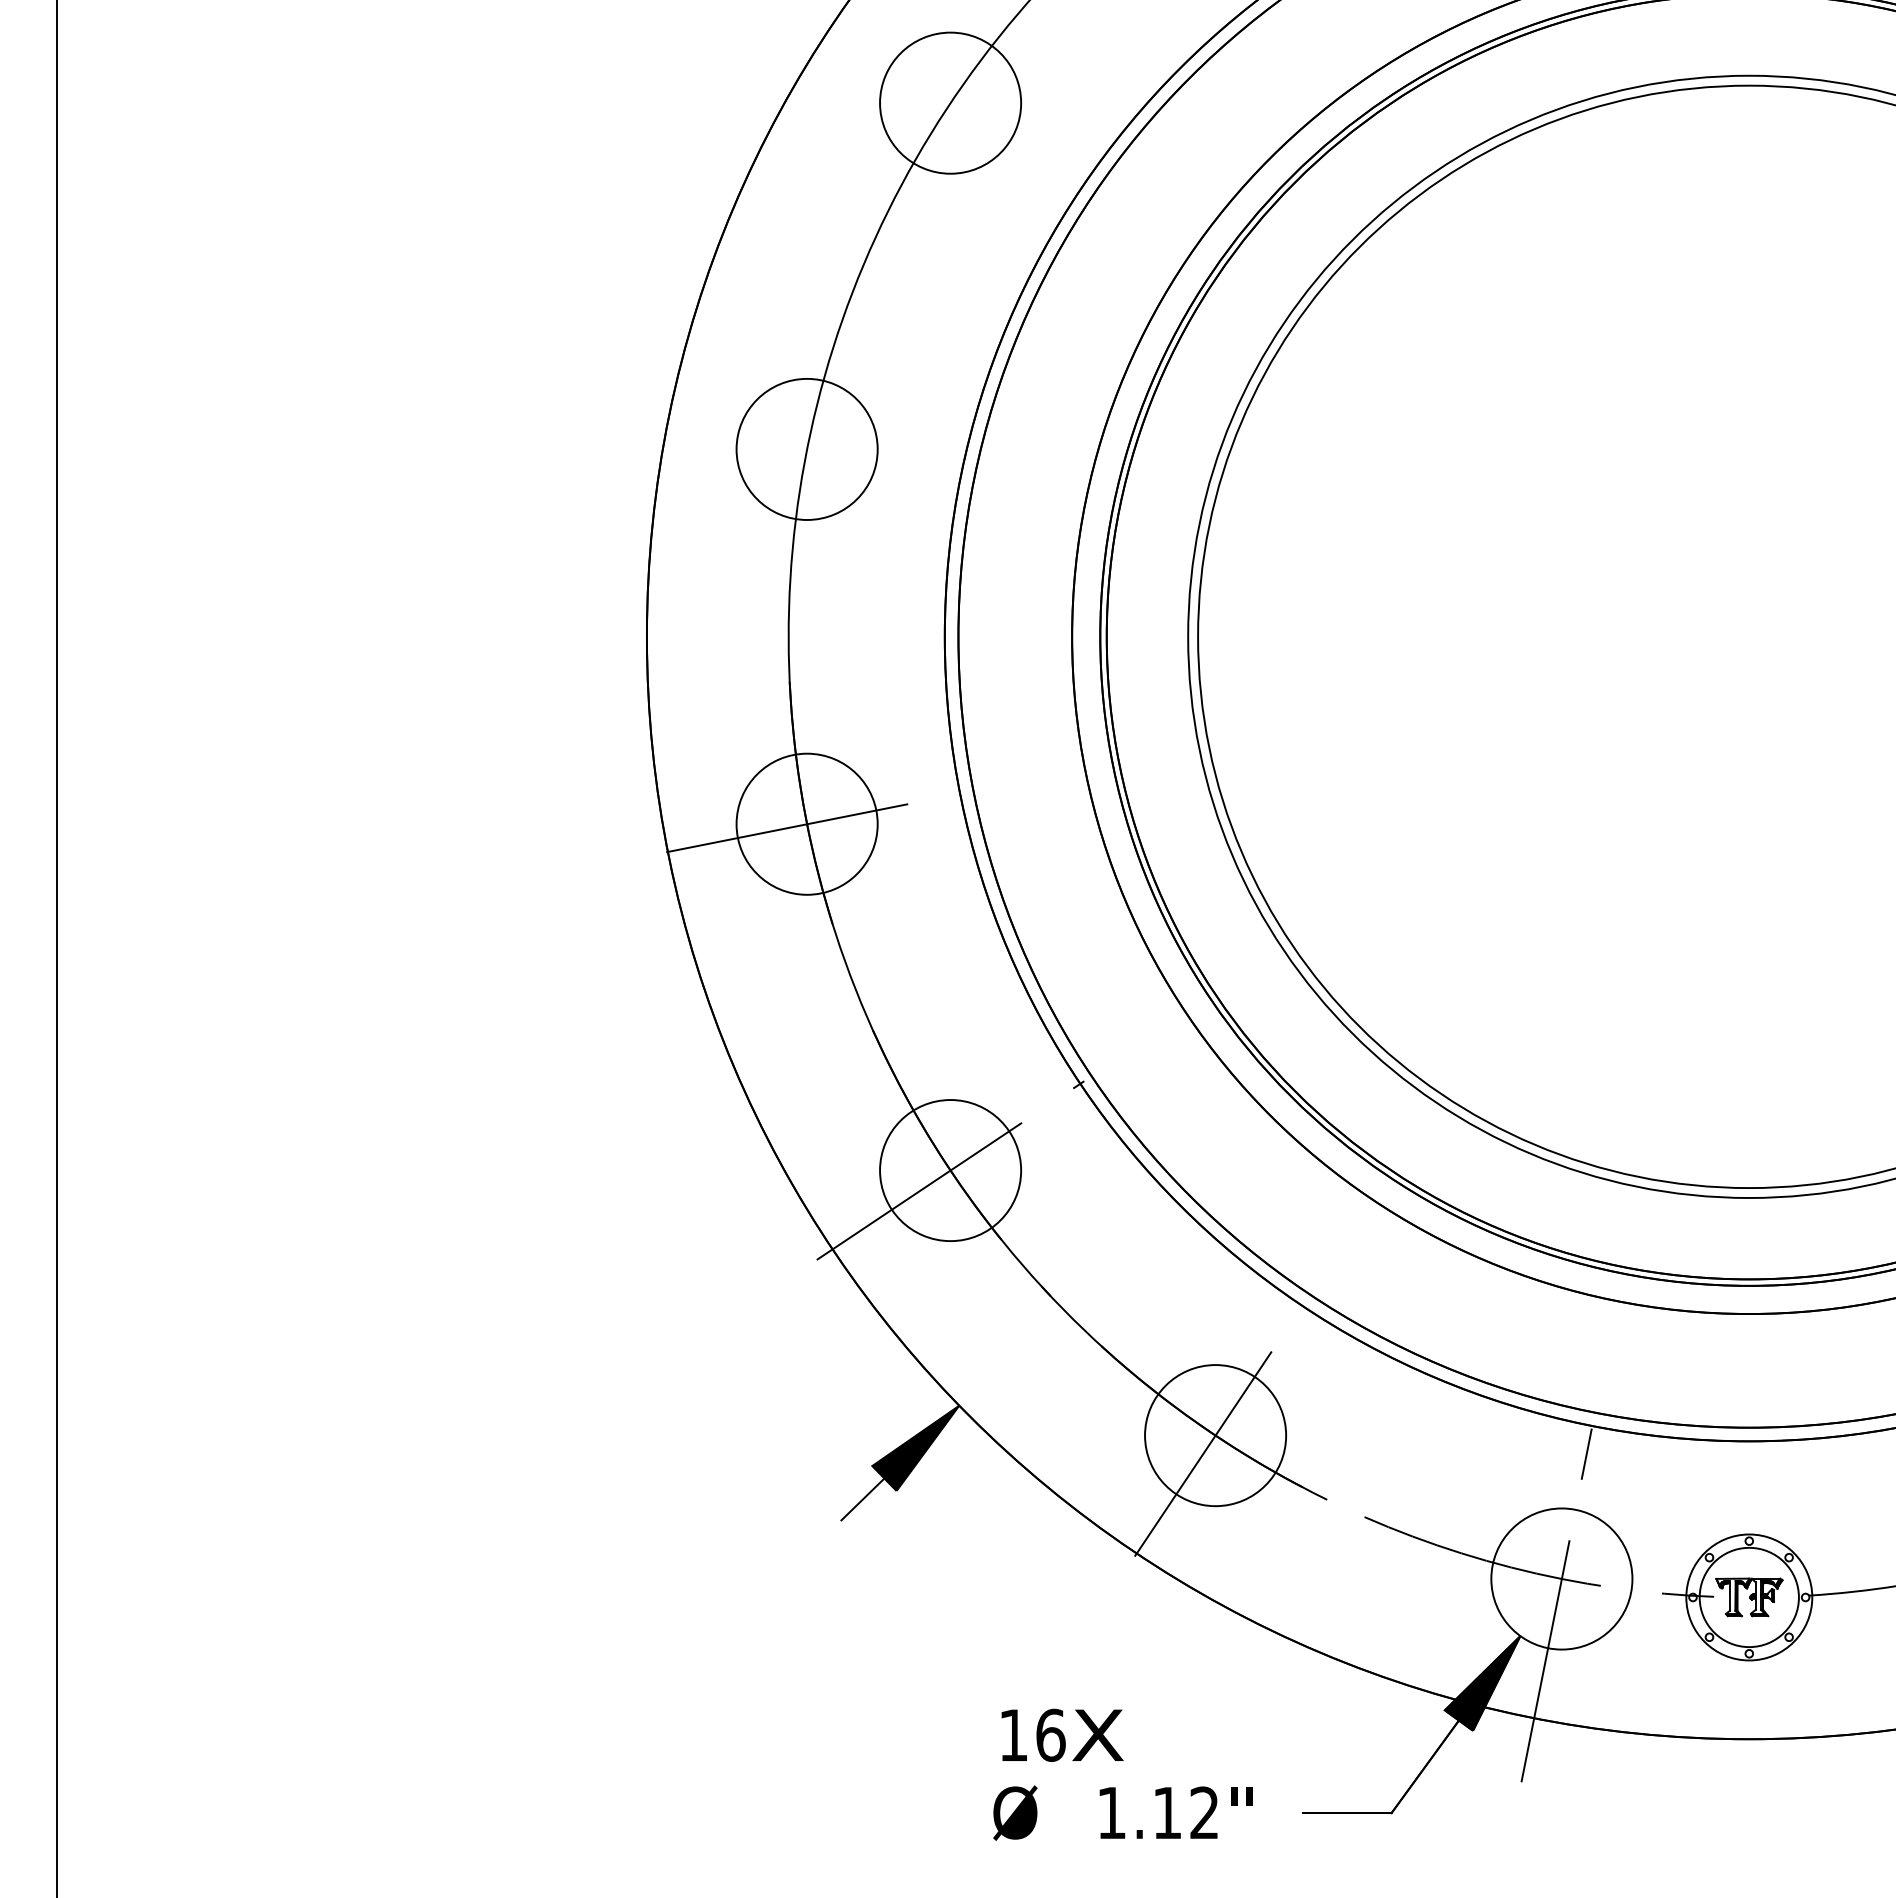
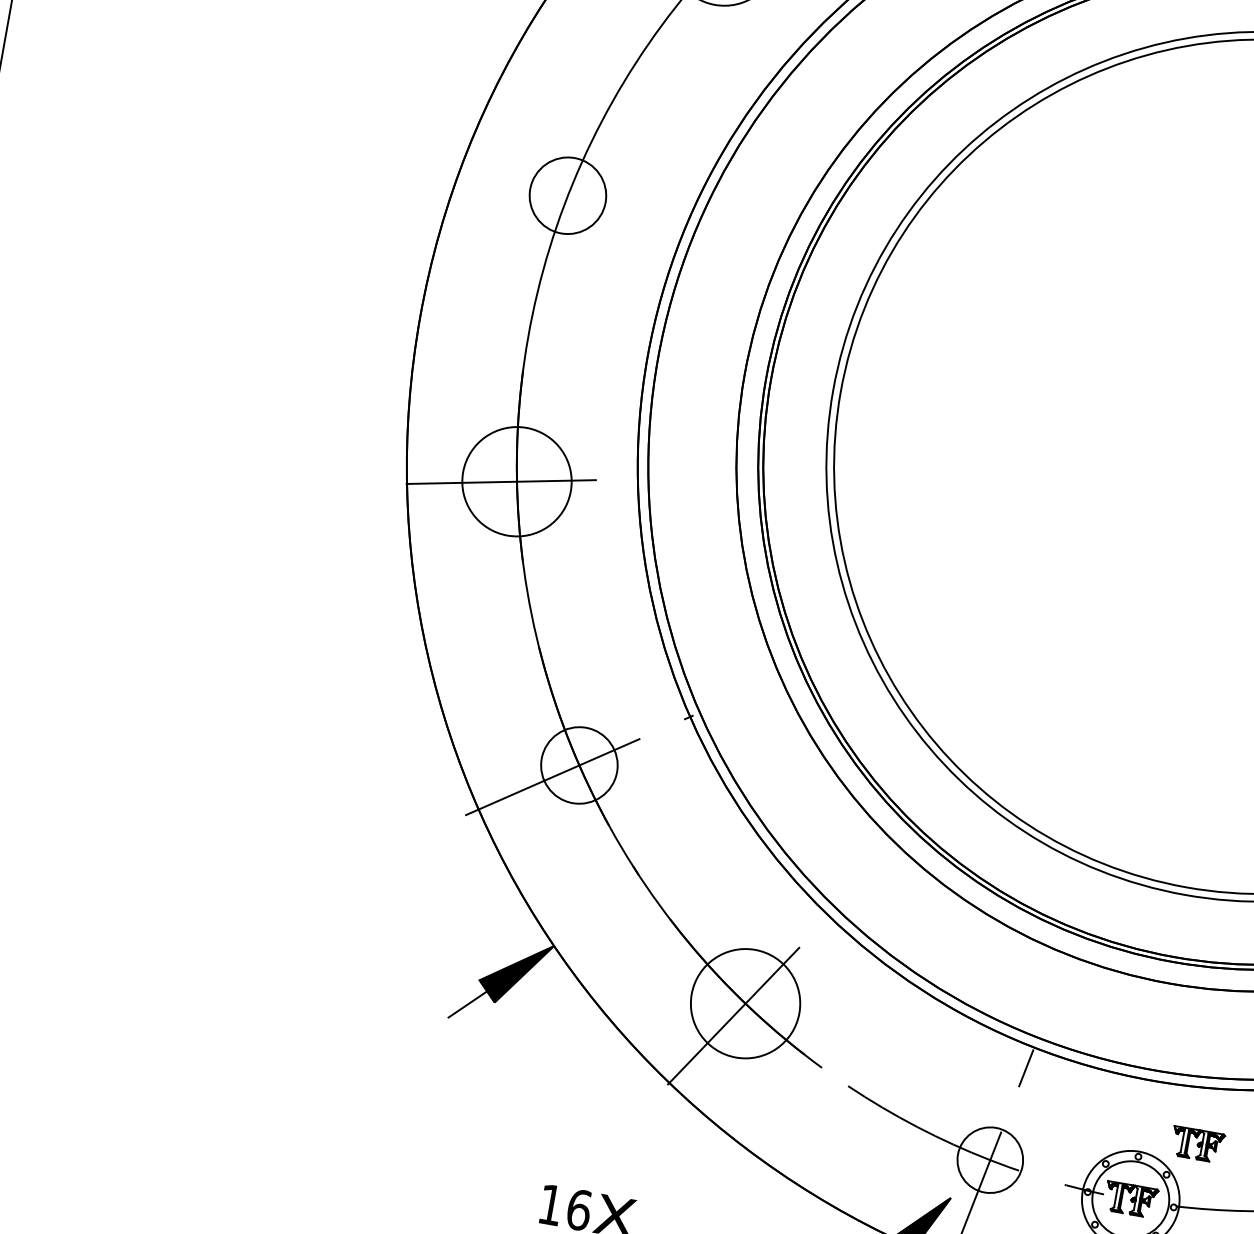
circle: (806, 449) -> (567, 195), size x0.7
circle: (950, 1170) -> (579, 765), size x0.7
part: (1821, 1512) -> (1197, 1144), added
circle: (1561, 1578) -> (990, 1159), size x0.6

